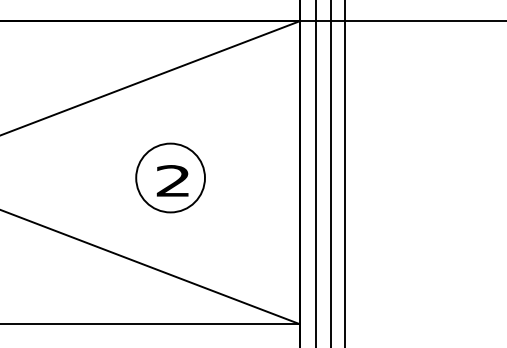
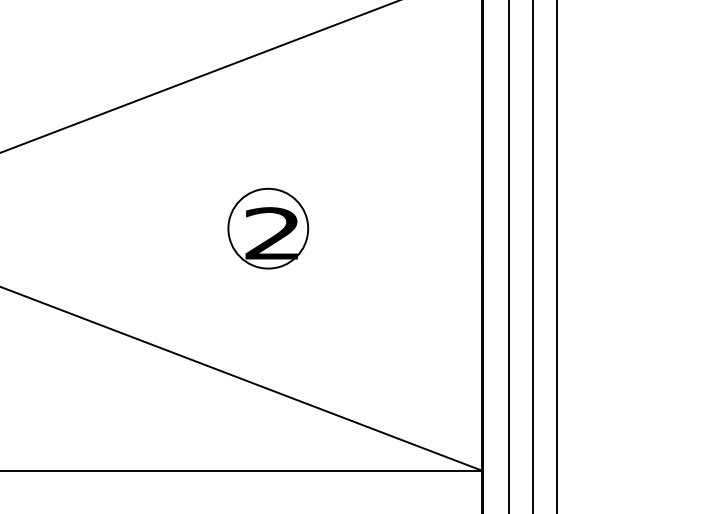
circle: (170, 177) -> (268, 227), size x0.7

